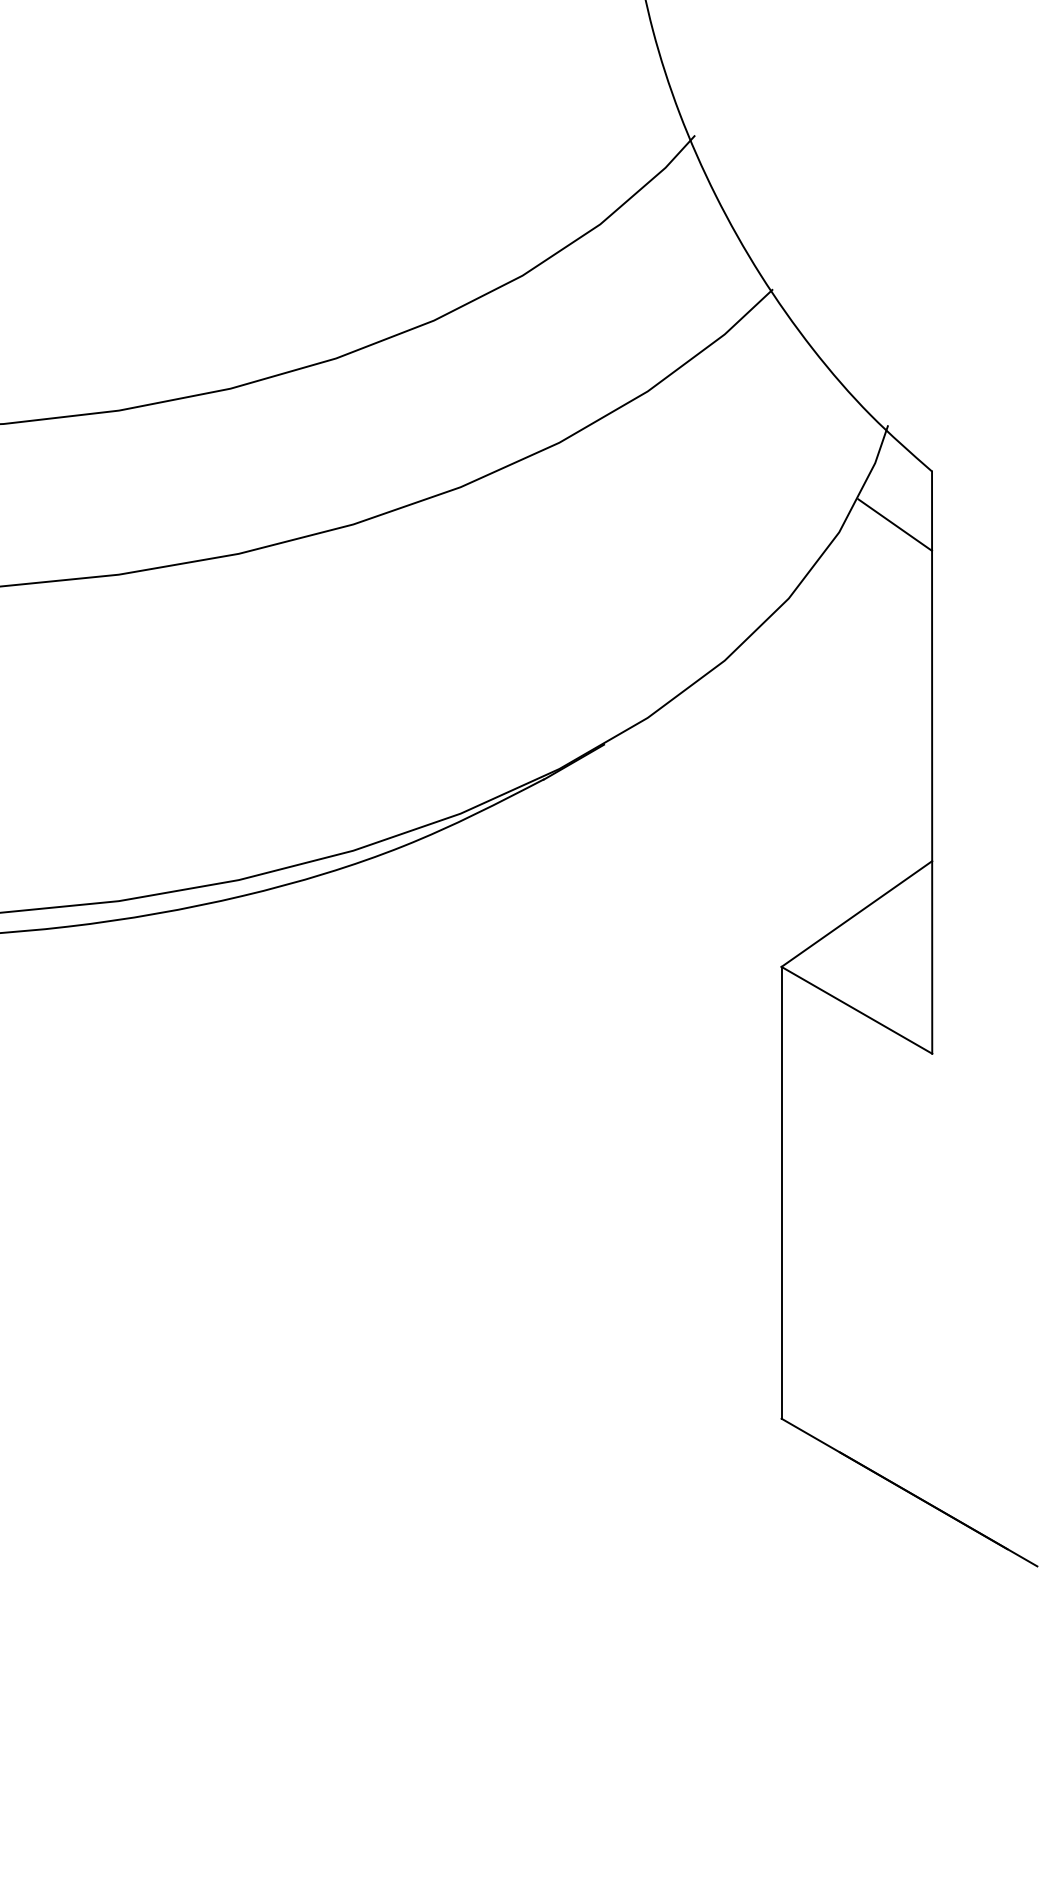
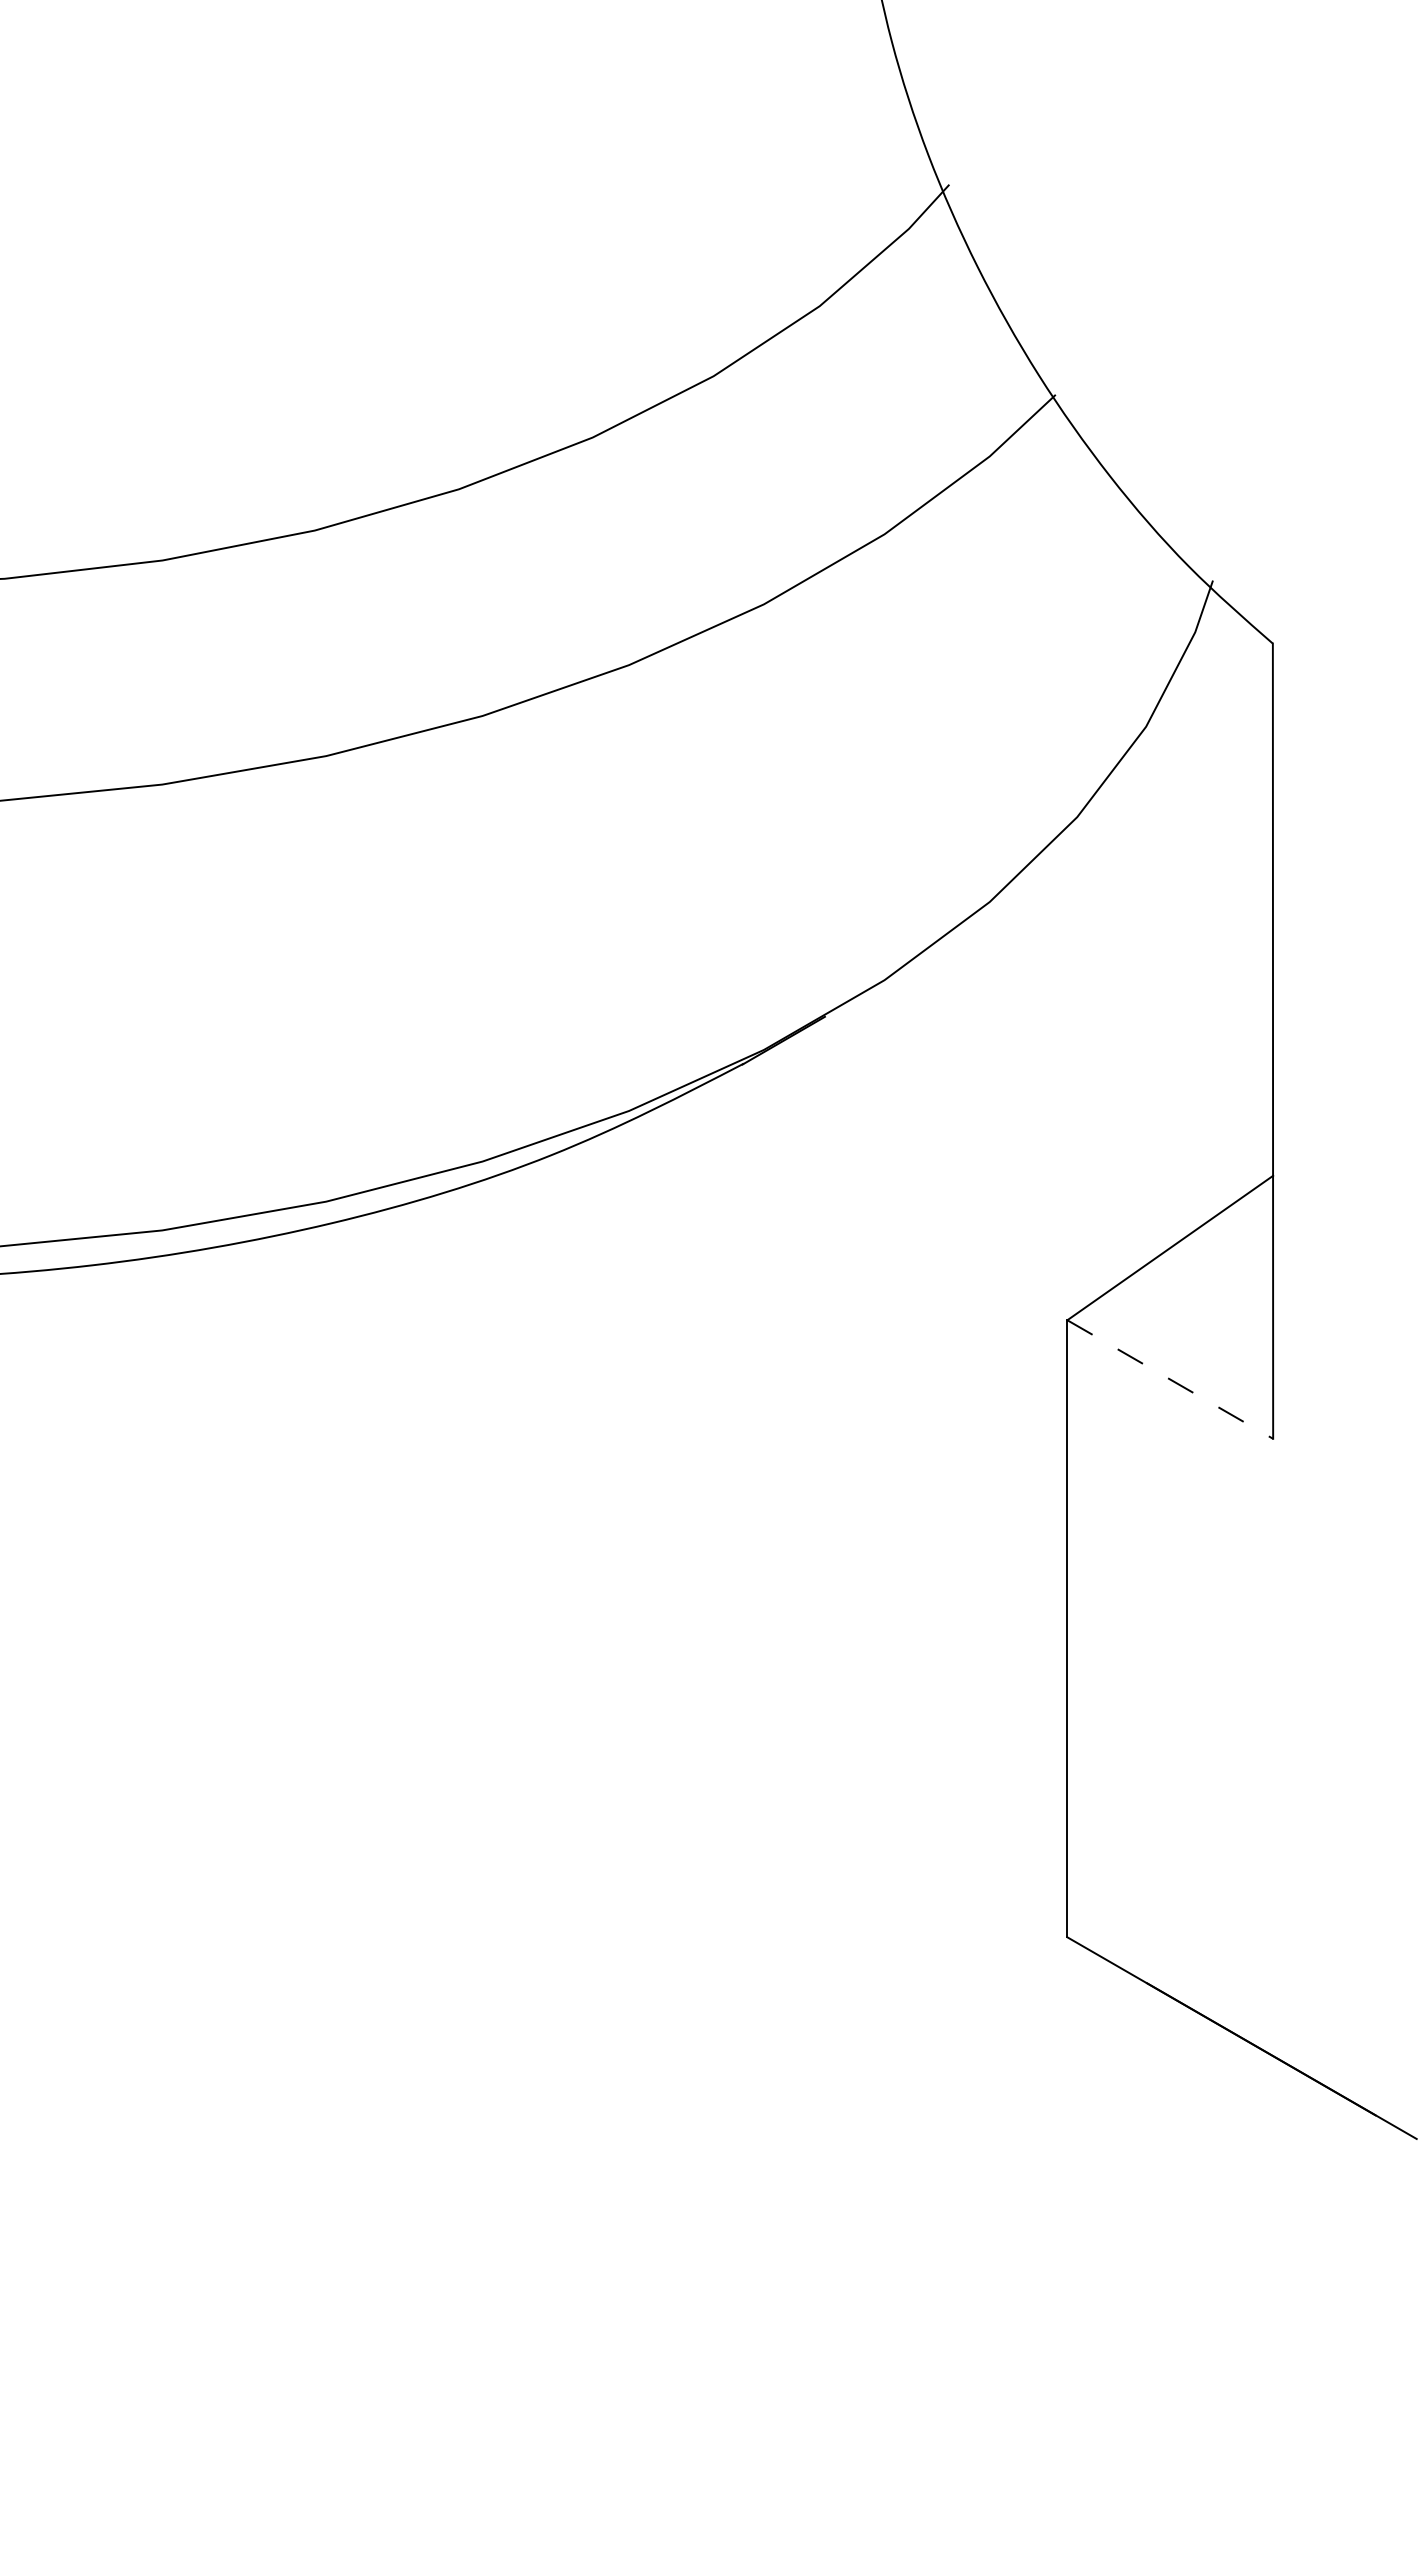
line: (895, 524) -> (1222, 716), removed
line: (857, 1010) -> (1170, 1379), solid -> dashed

